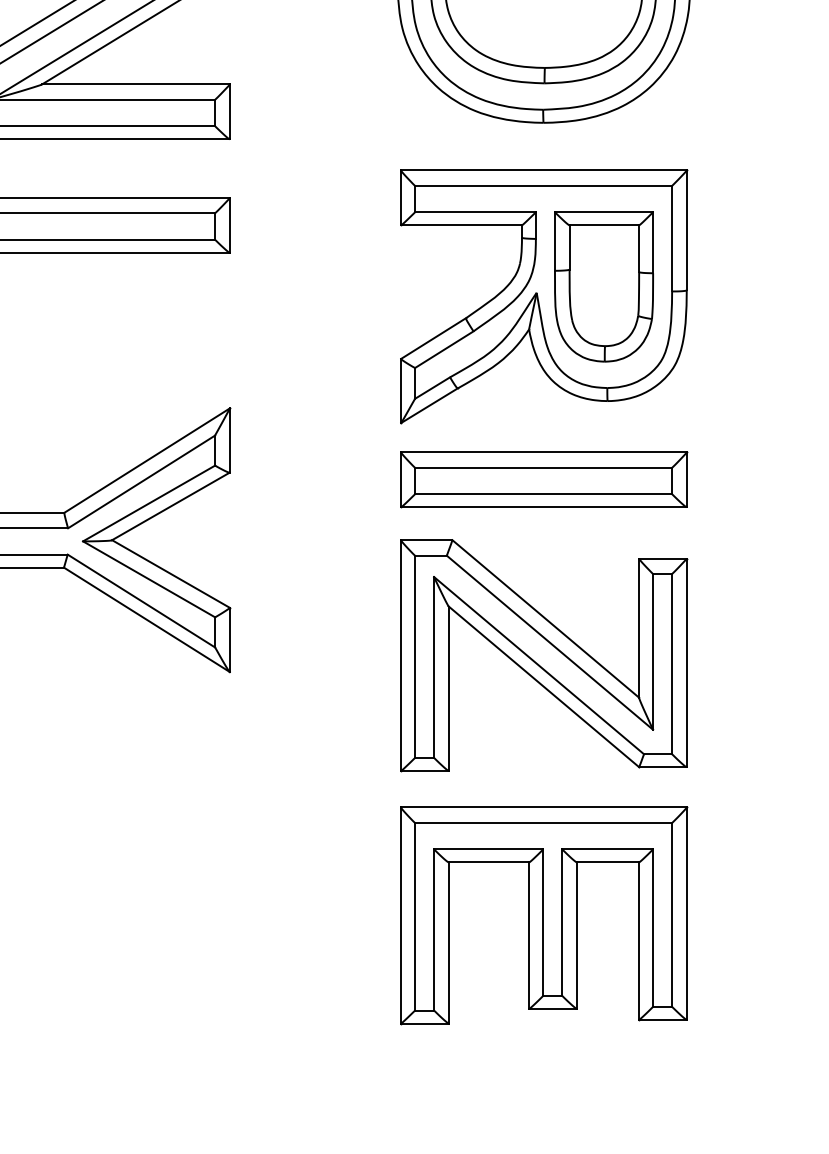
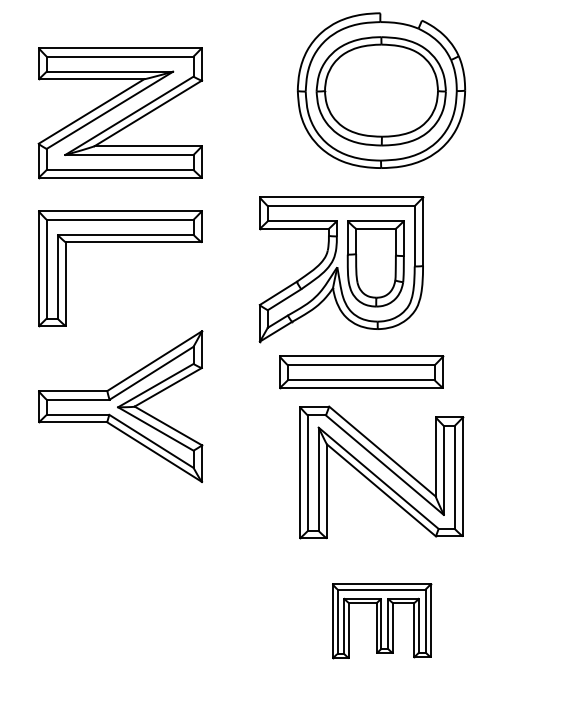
part: (543, 296) -> (341, 269), moved
part: (543, 480) -> (361, 372), moved
part: (543, 916) -> (381, 621), size x0.6

